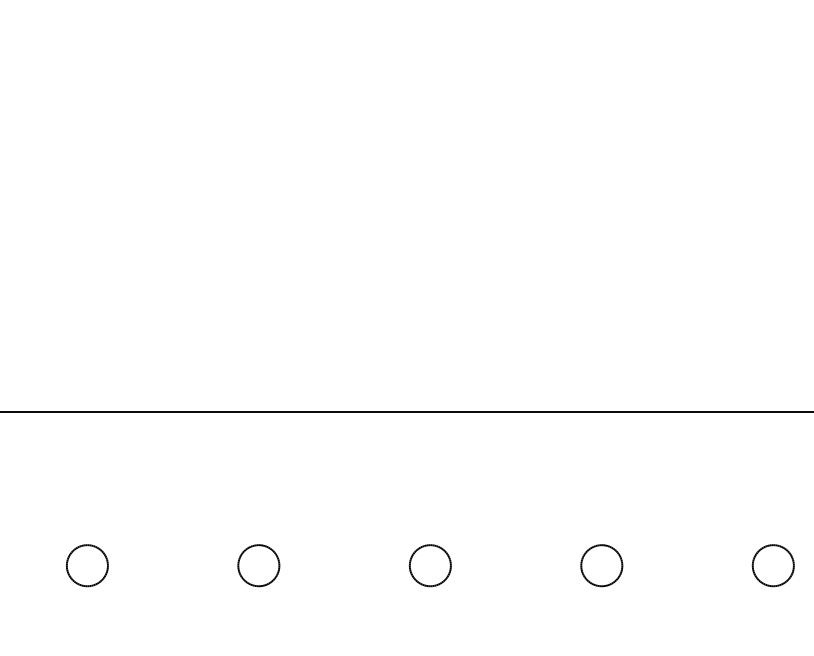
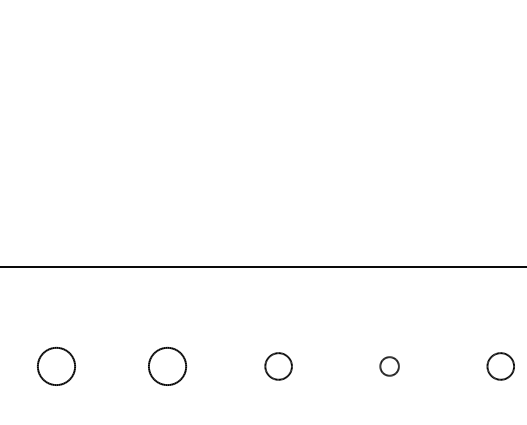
circle: (87, 565) -> (56, 366), size x1.4
circle: (258, 565) -> (167, 366), size x1.4
circle: (601, 565) -> (389, 366), size x0.7

